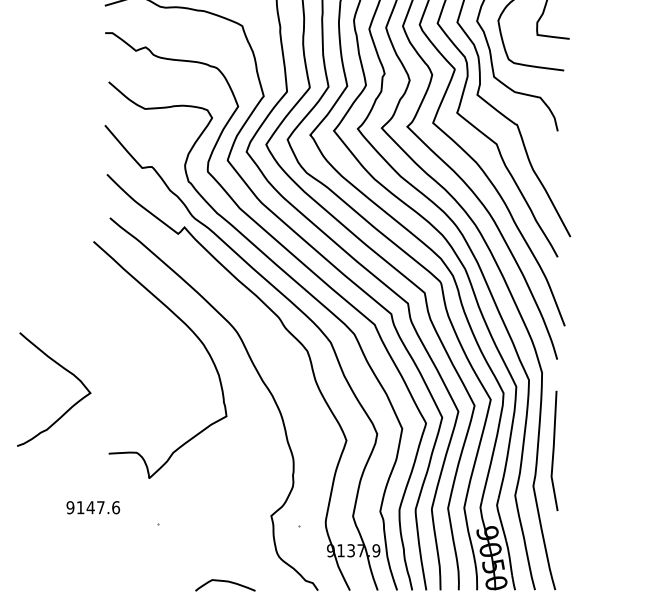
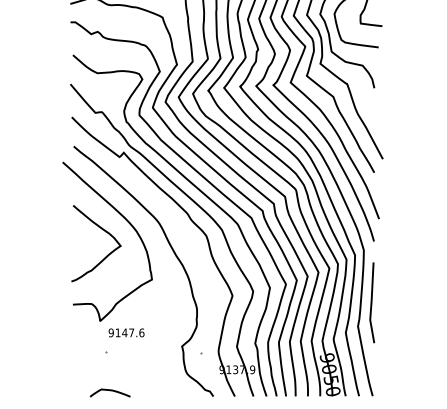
curve: (67, 373) -> (105, 232), moved
text: (93, 507) -> (126, 332), moved
curve: (224, 583) -> (109, 391), moved

